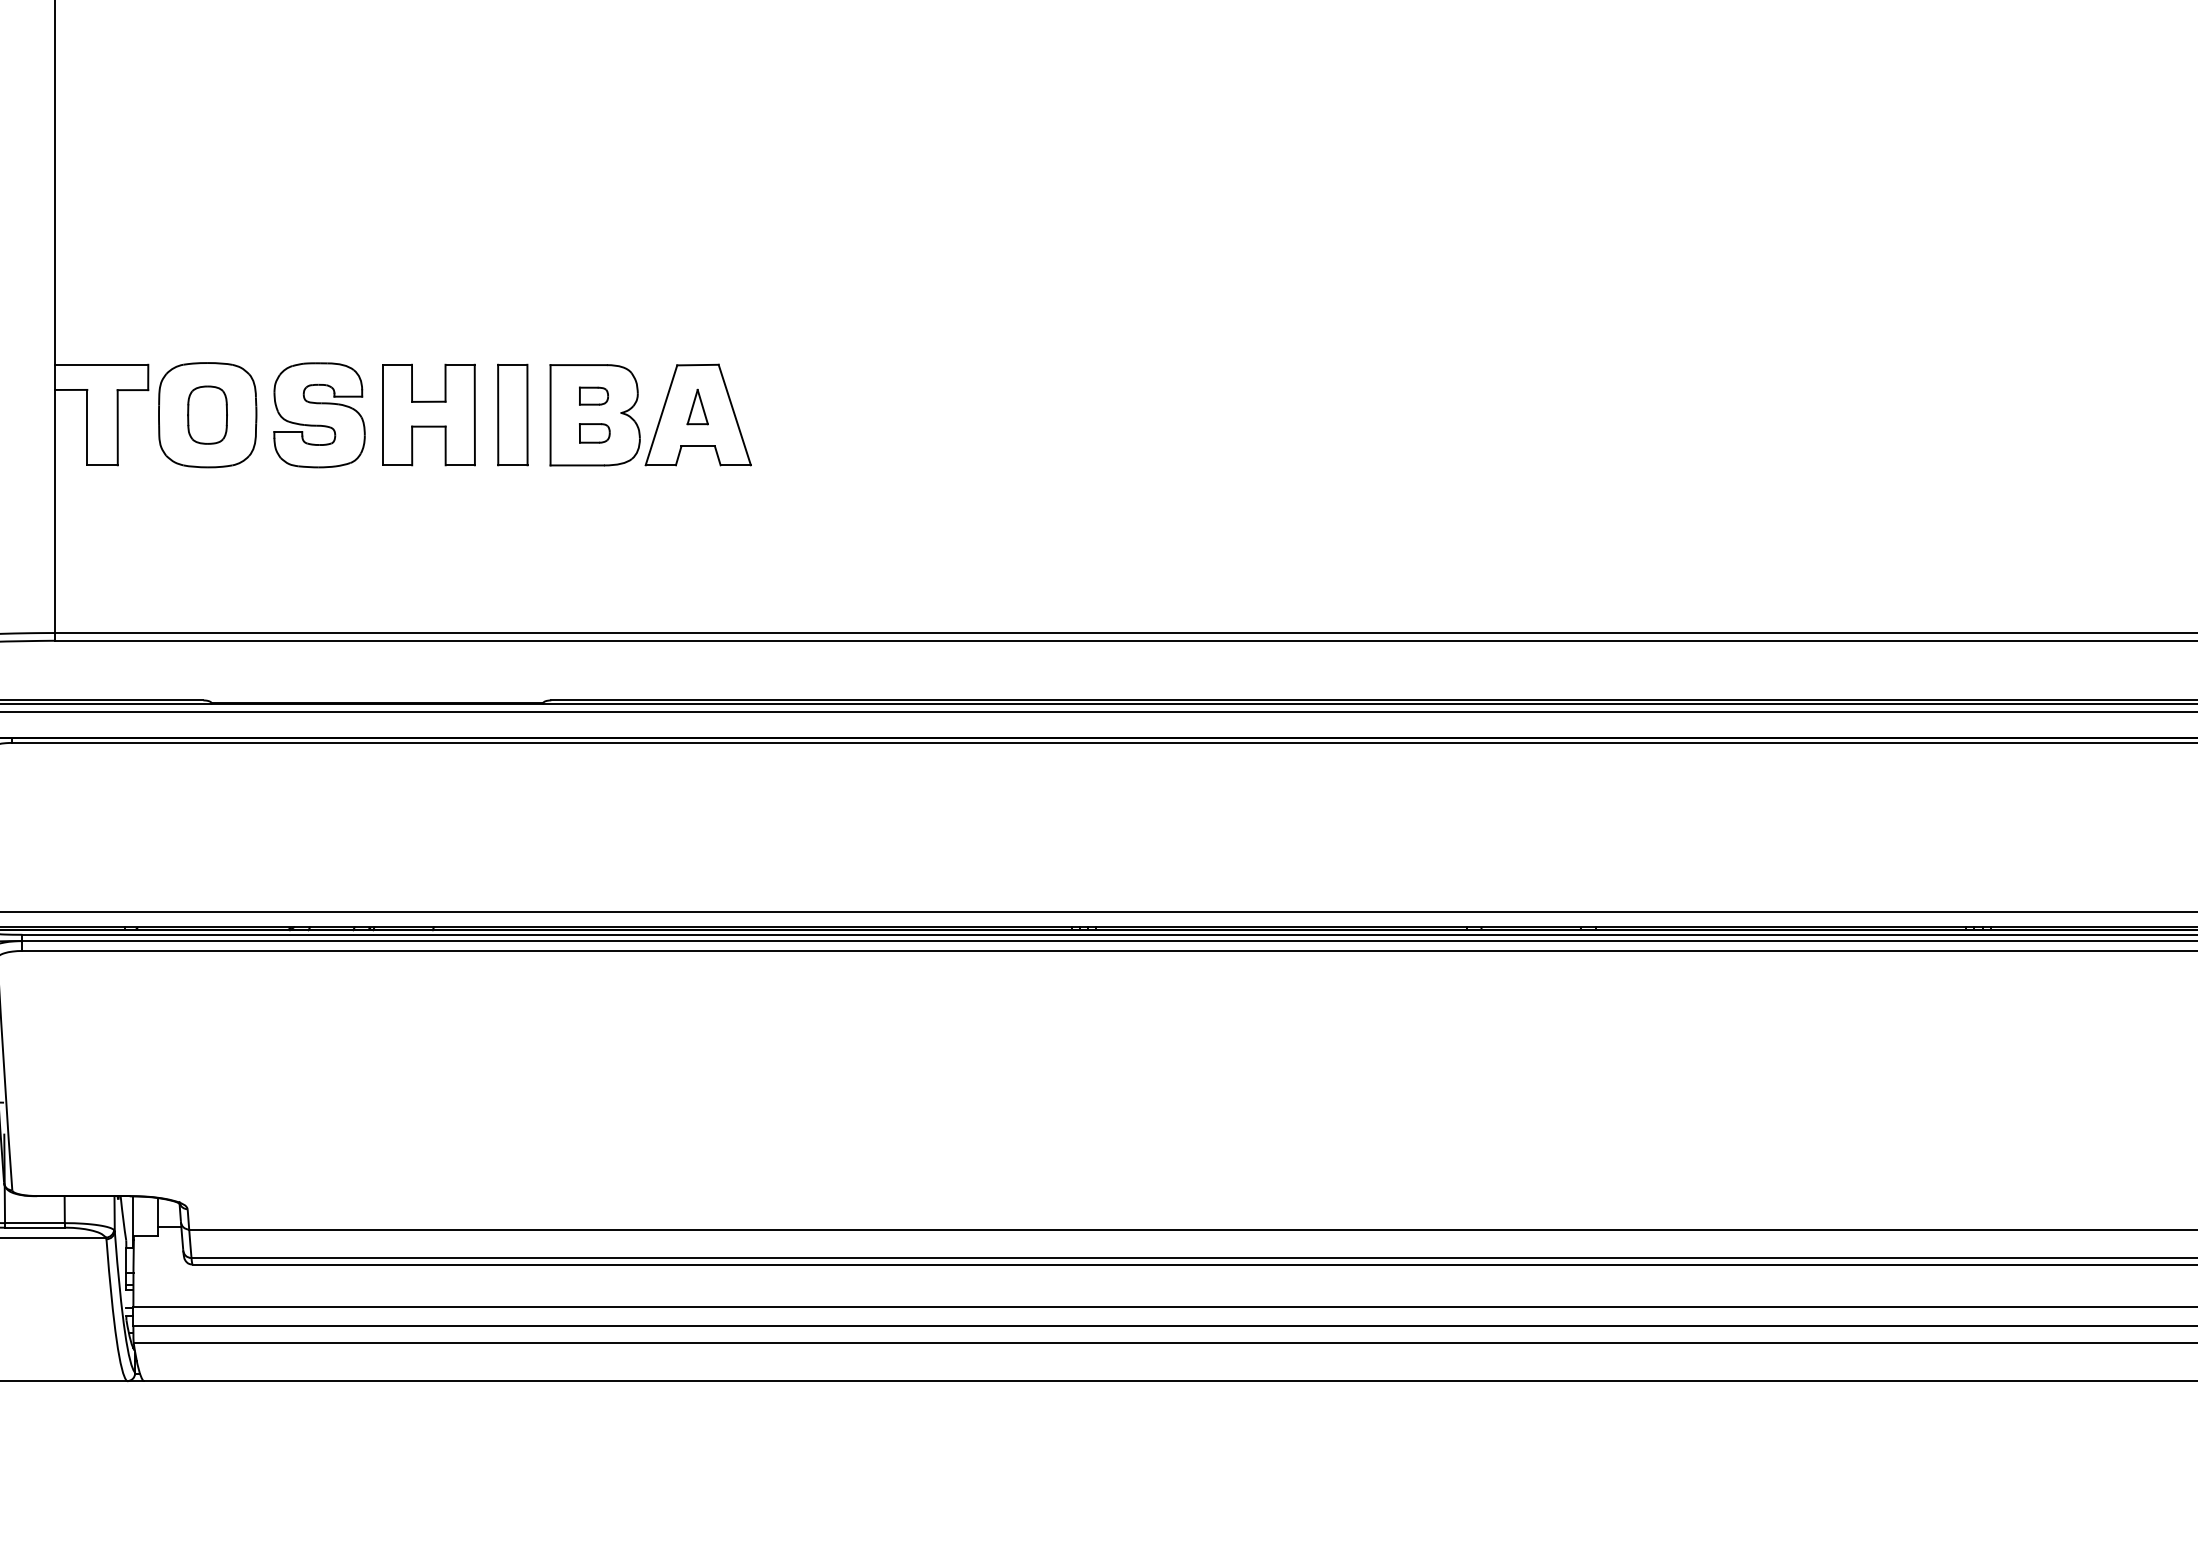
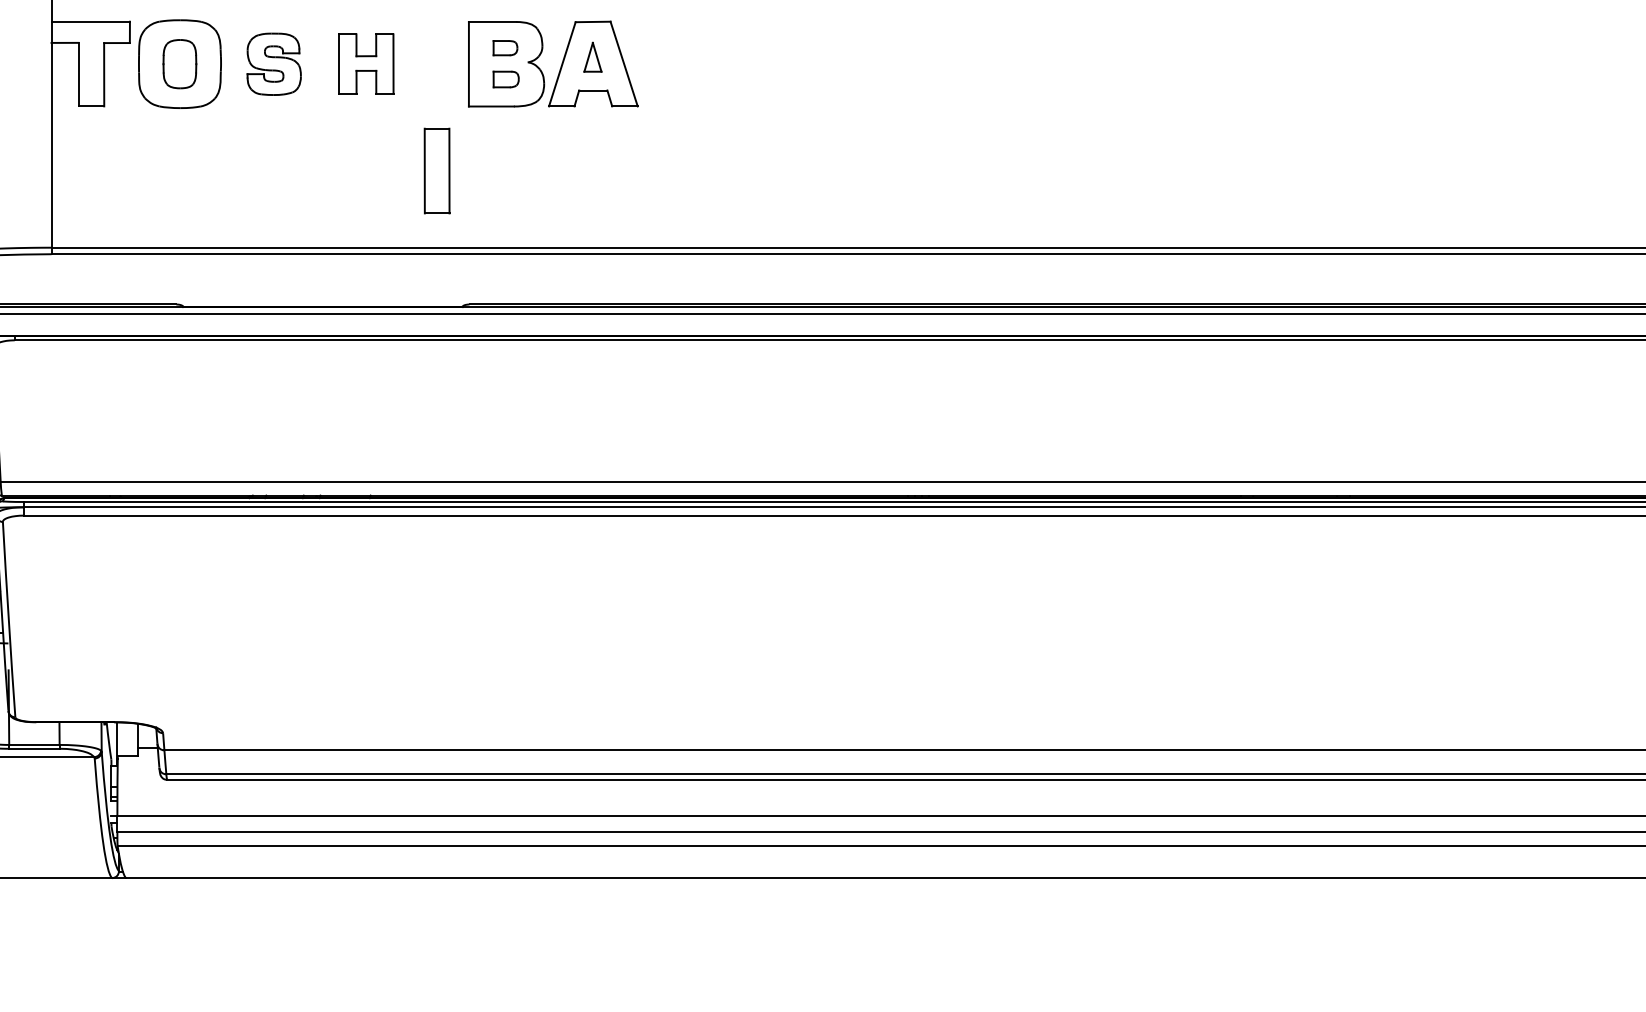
part: (428, 414) -> (366, 63), size x0.7
part: (512, 414) -> (436, 170), moved
part: (319, 415) -> (274, 64), size x0.7

